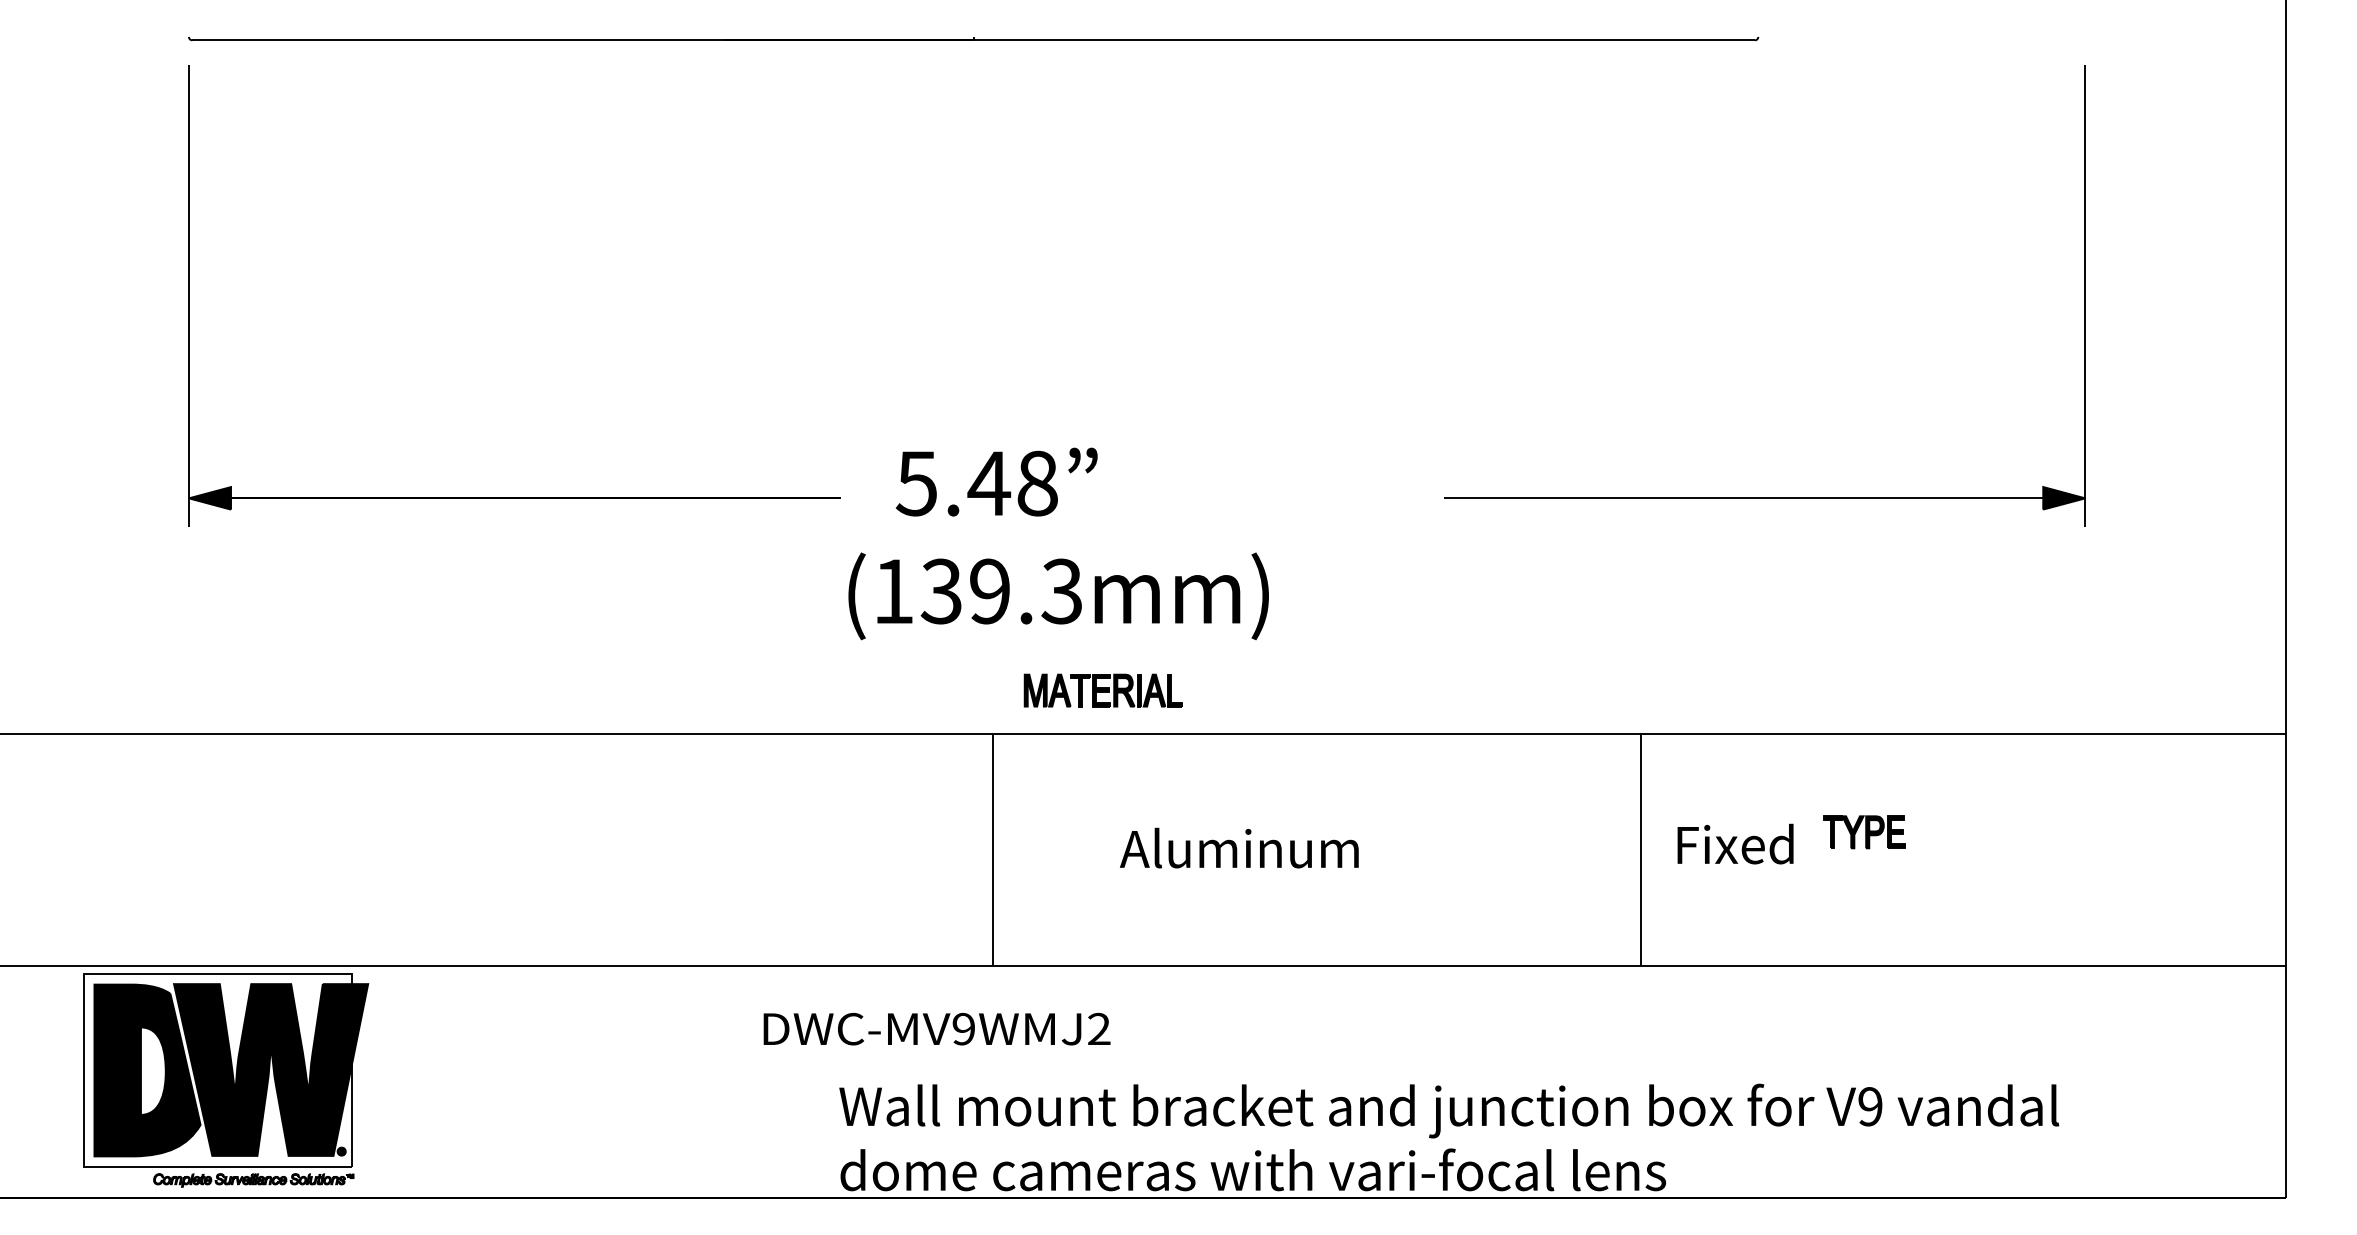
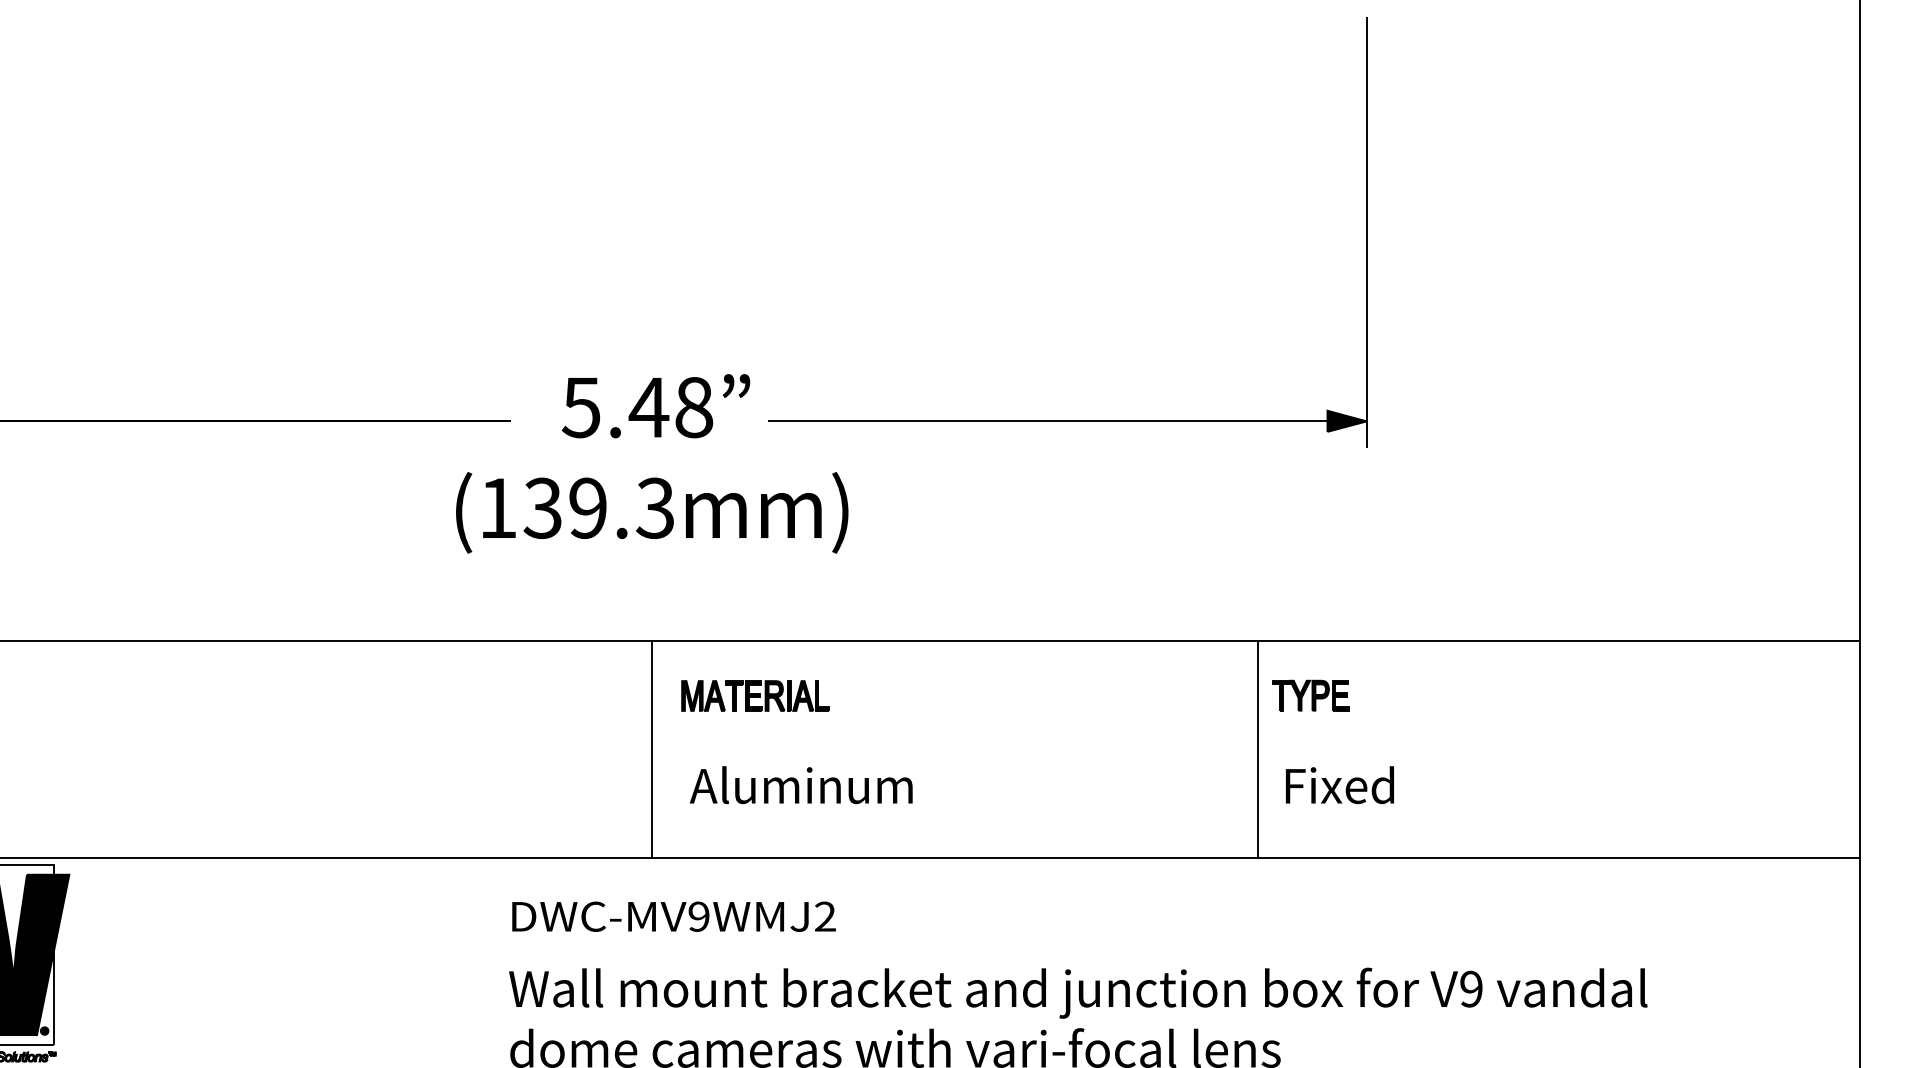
part: (1764, 497) -> (1067, 420), moved
text: (1058, 596) -> (652, 512), moved
part: (1102, 690) -> (754, 695), moved
part: (1864, 832) -> (1310, 695), moved
text: (1735, 843) -> (1339, 784), moved
text: (1239, 847) -> (801, 784), moved
text: (936, 1029) -> (673, 917), moved

